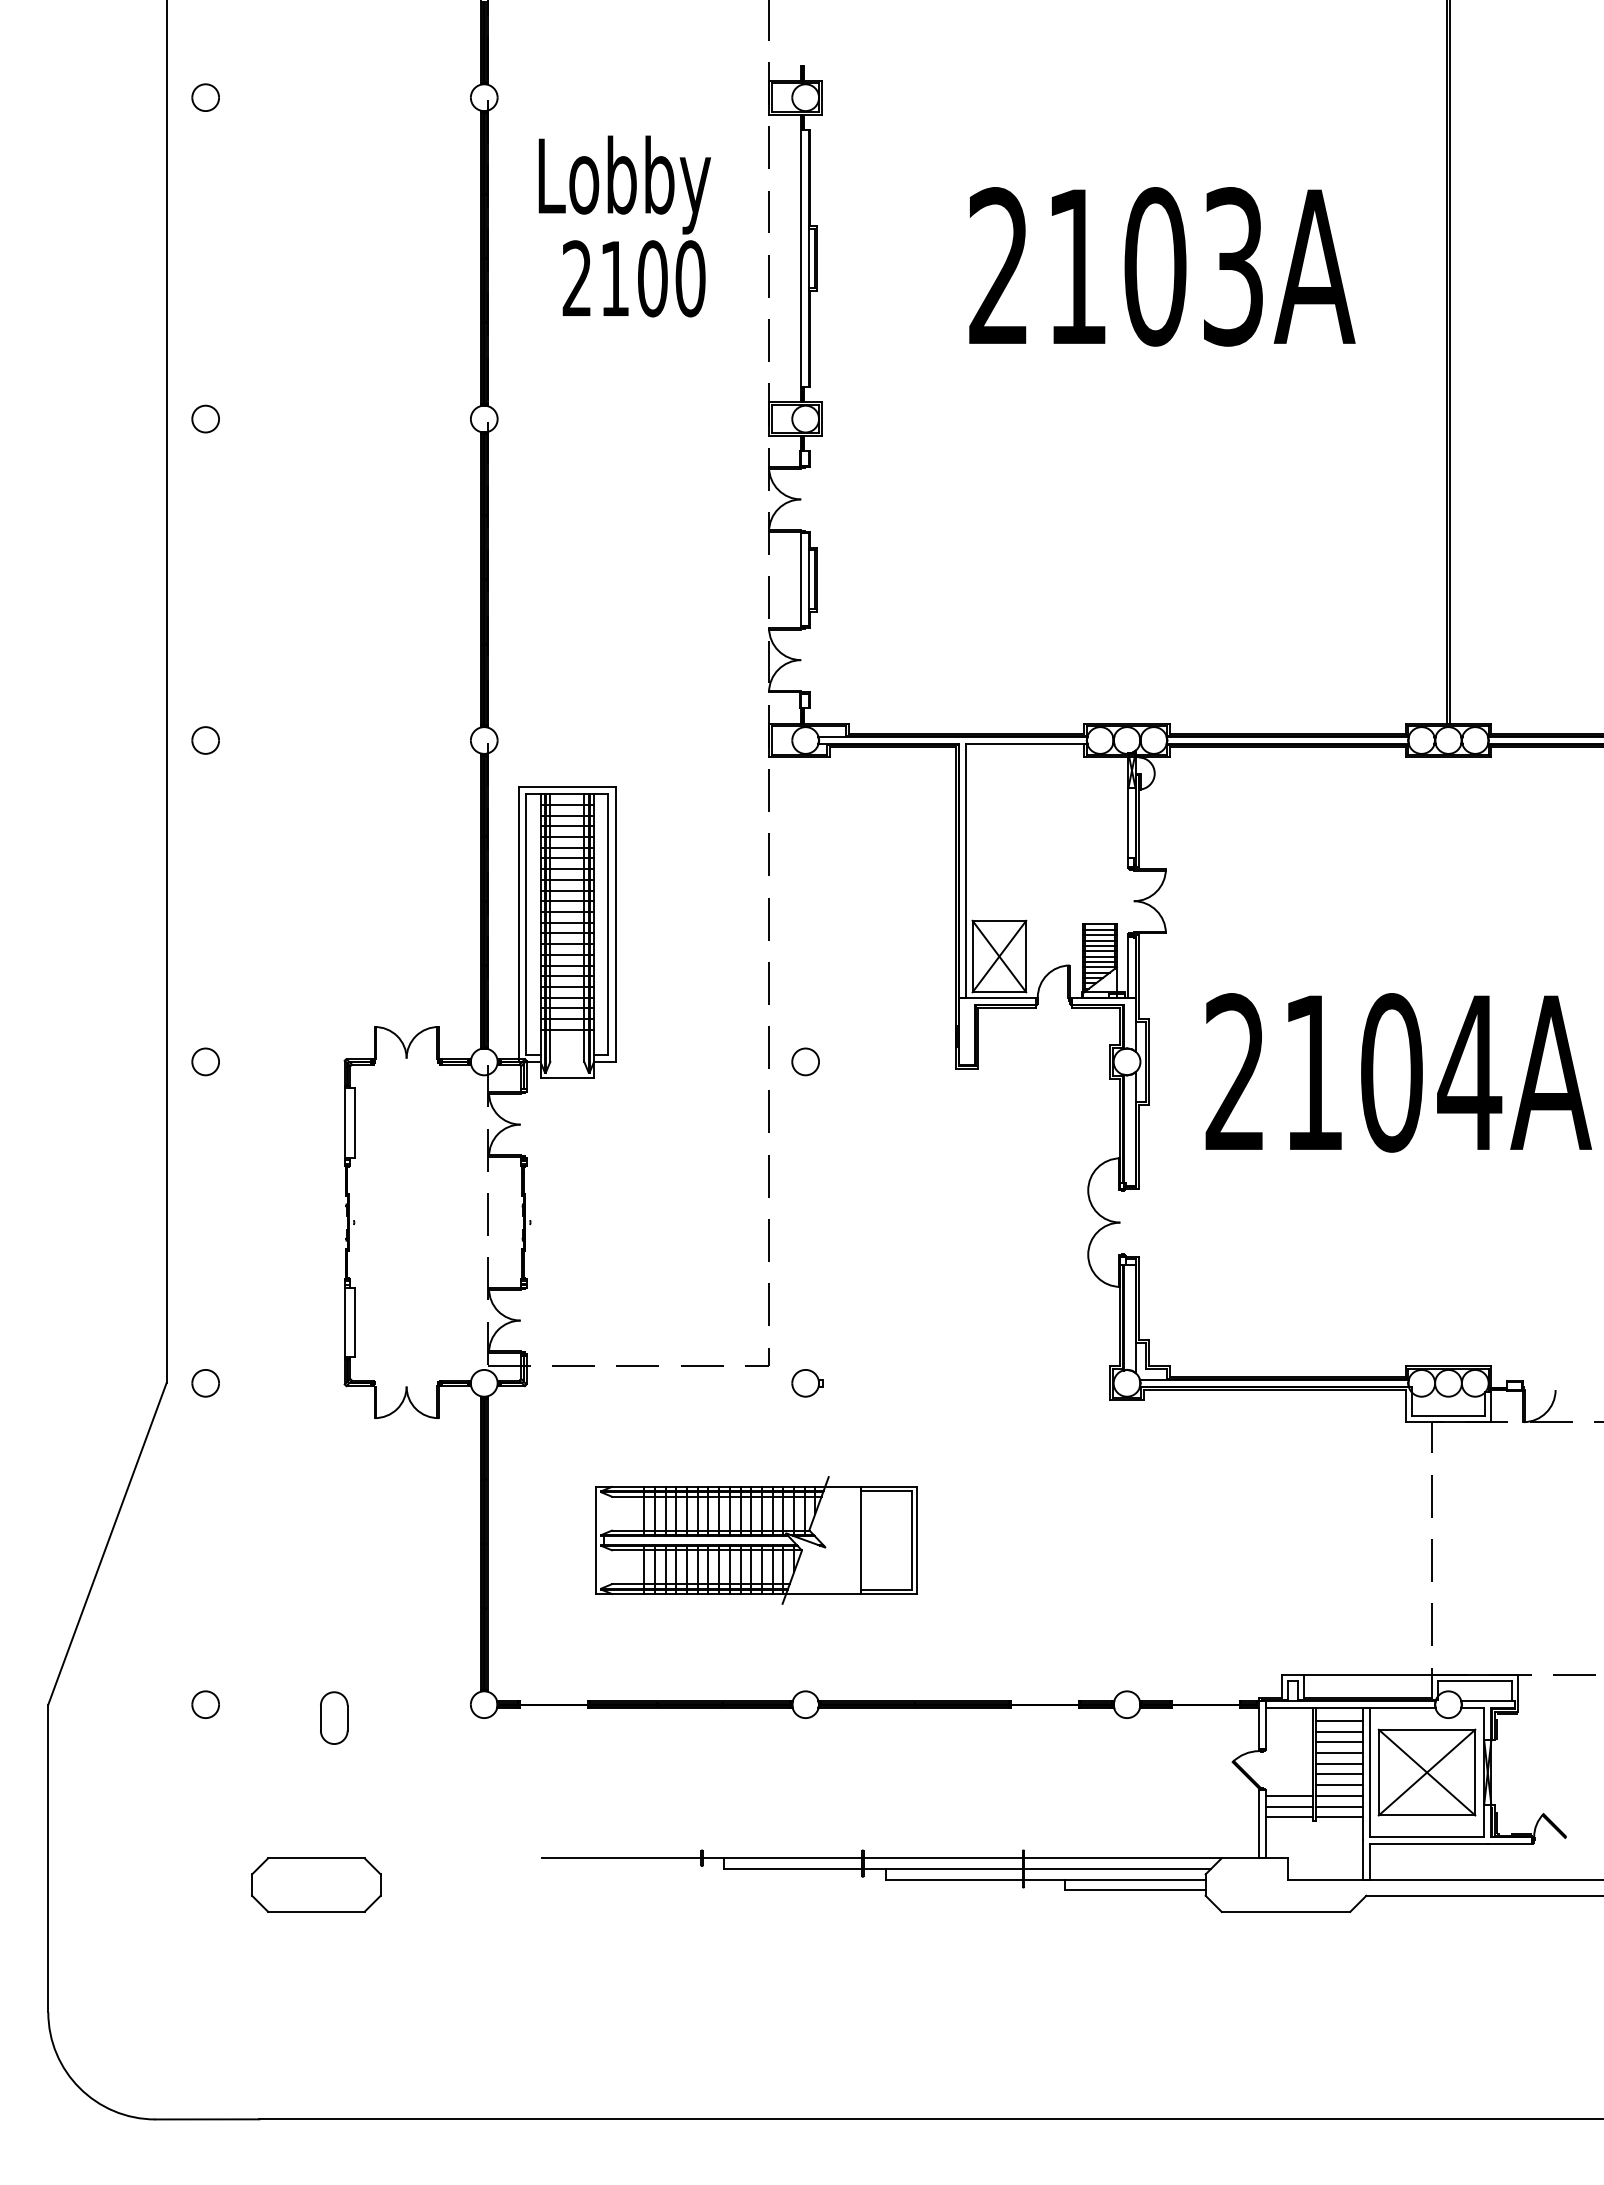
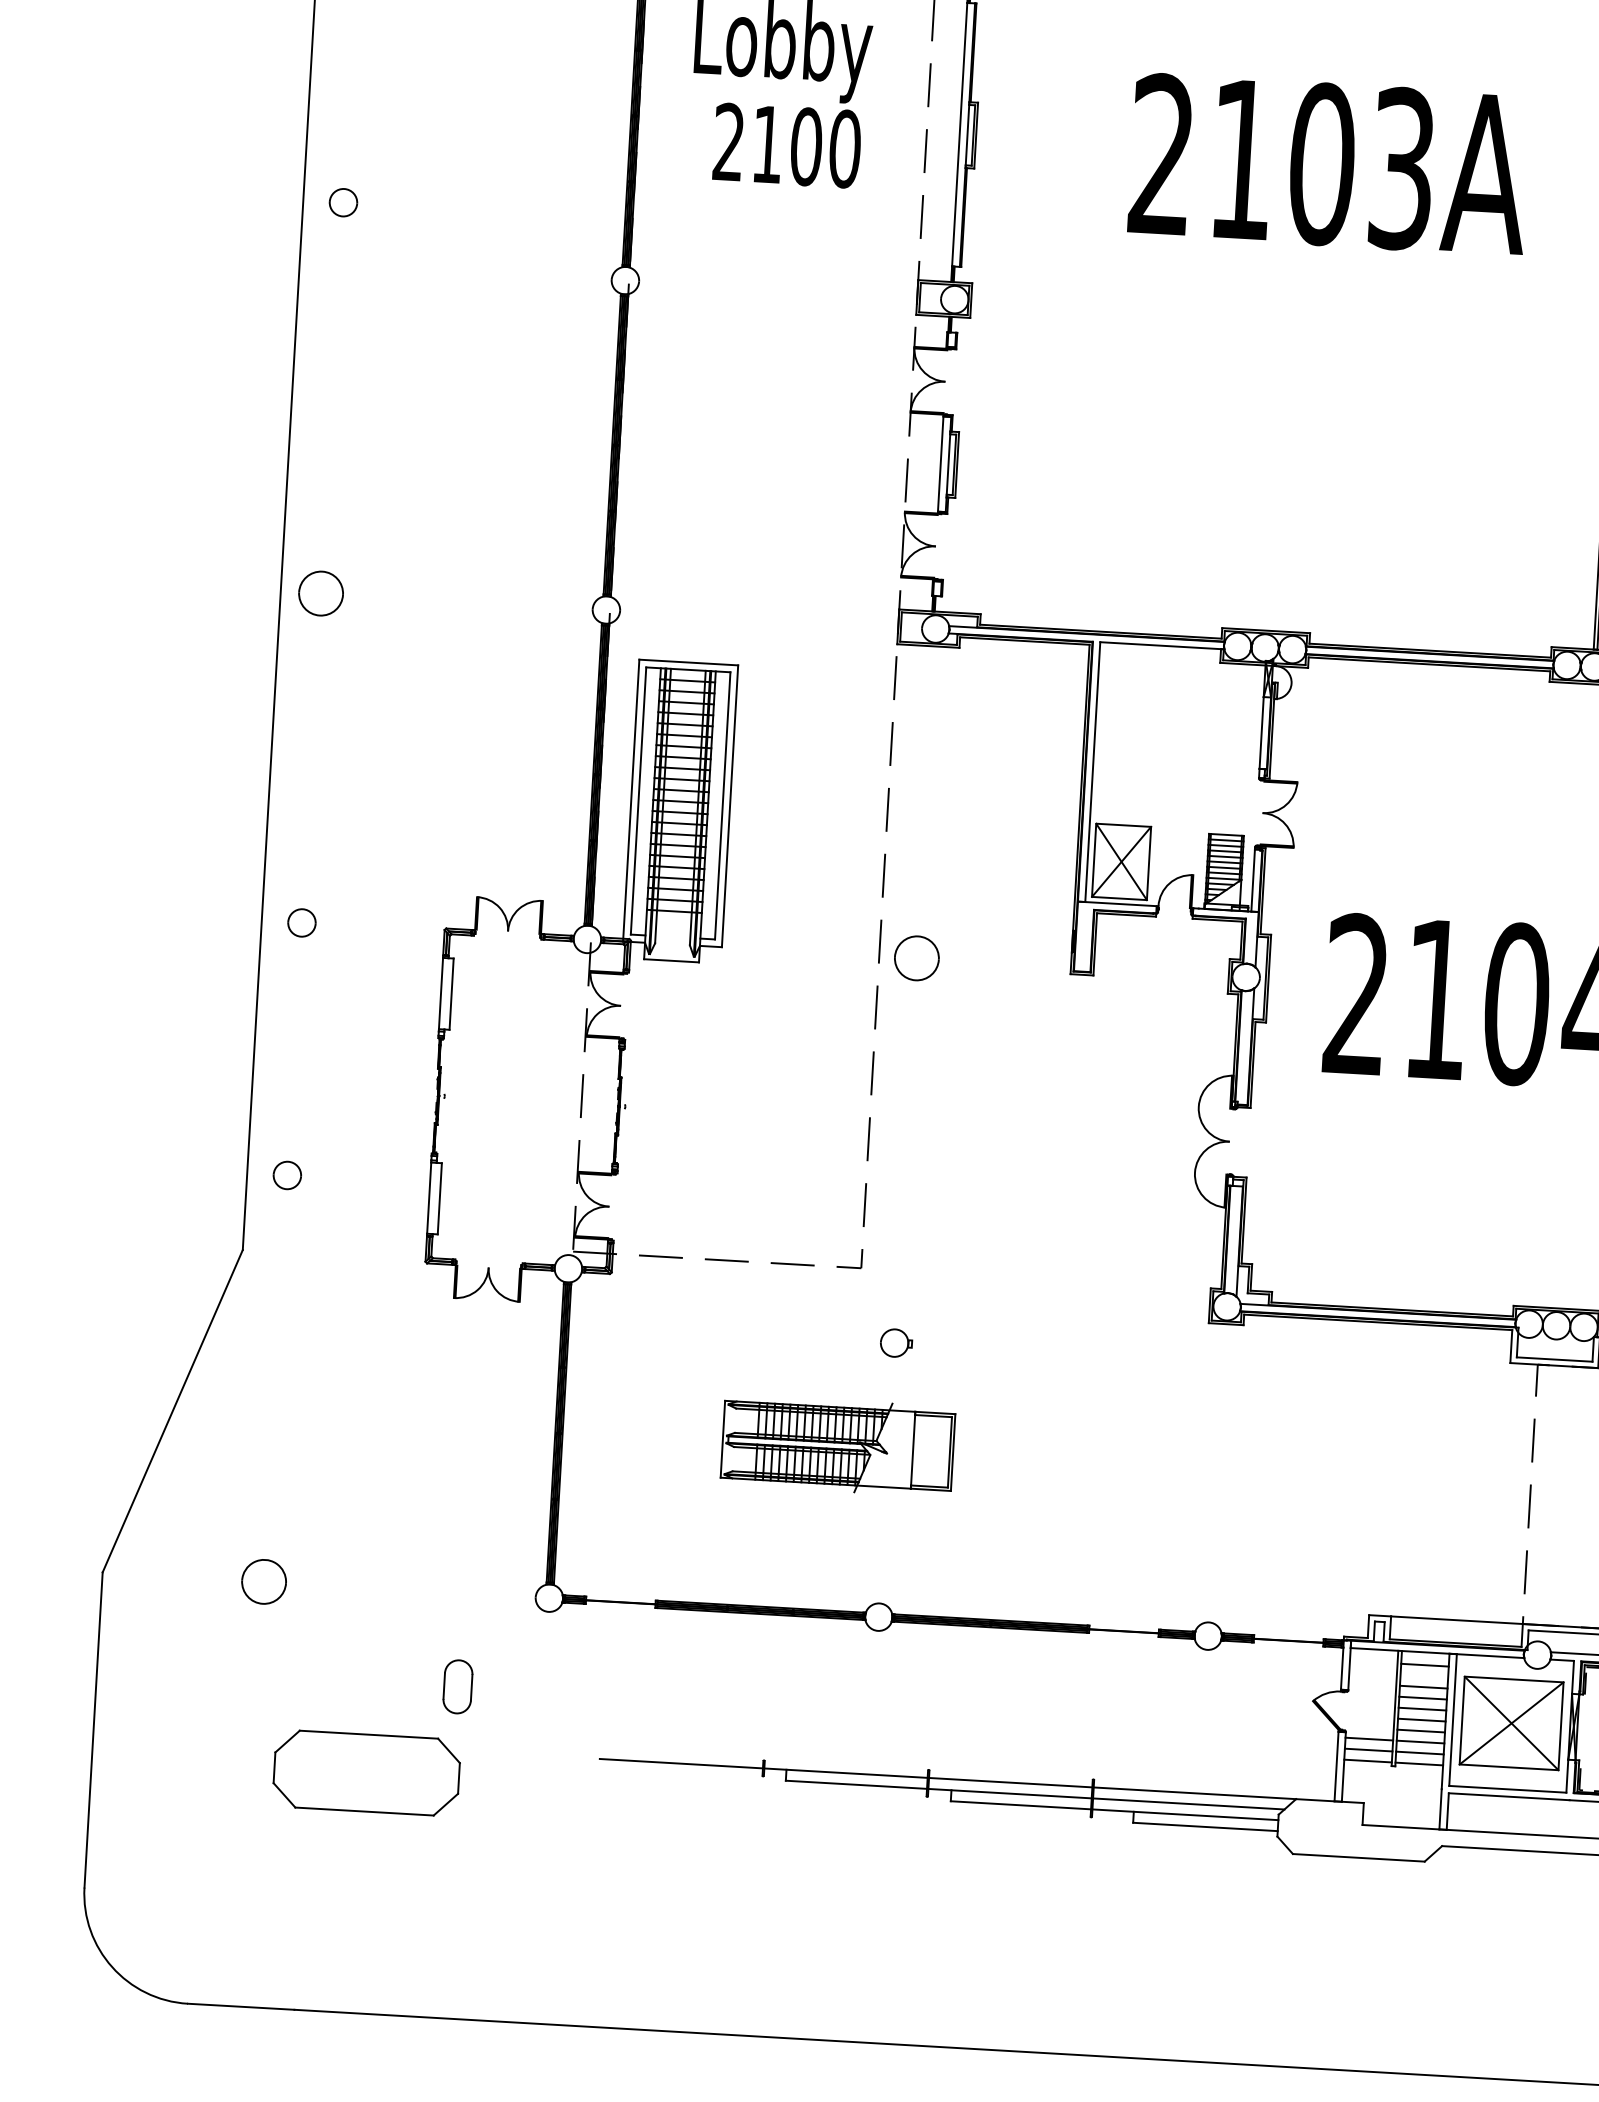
part: (205, 418) -> (343, 202), moved
part: (205, 740) -> (320, 593), size x1.6
part: (805, 1061) -> (916, 957), size x1.6
part: (205, 1383) -> (287, 1175), moved
part: (807, 1383) -> (896, 1343), moved
part: (756, 1540) -> (838, 1445), size x0.7
part: (205, 1704) -> (263, 1581), size x1.6
part: (334, 1717) -> (458, 1686), moved
line: (1339, 1731) -> (1424, 1676), removed
part: (316, 1884) -> (366, 1772), size x1.4

